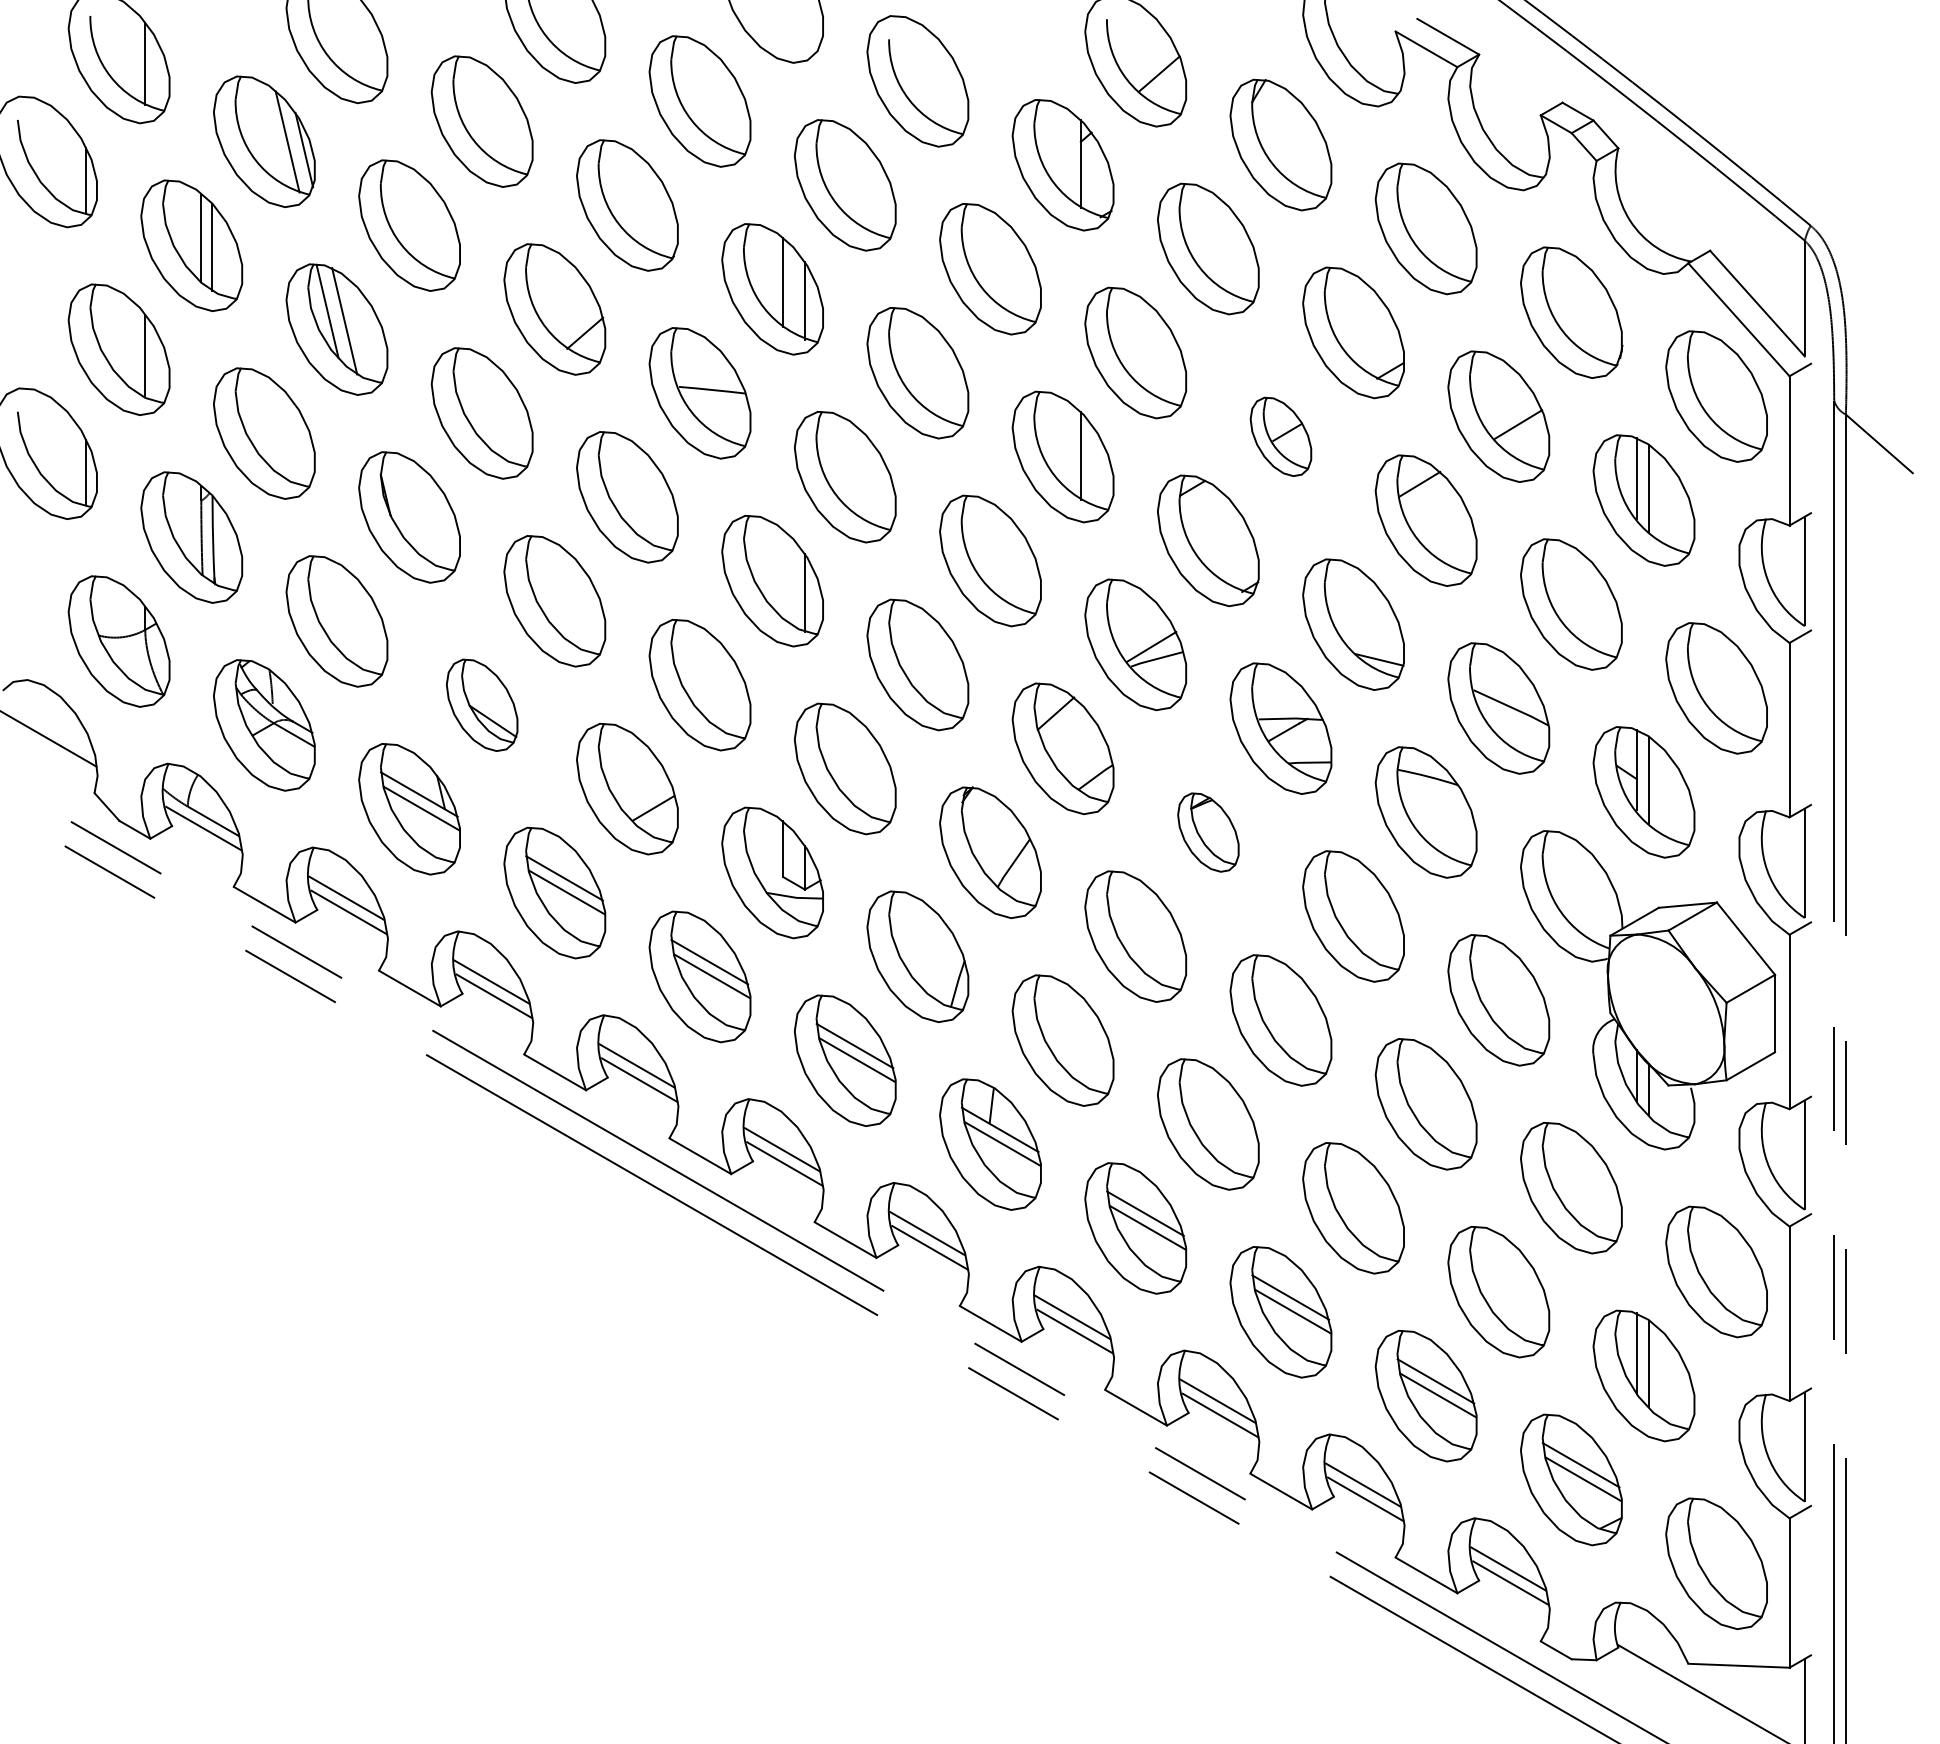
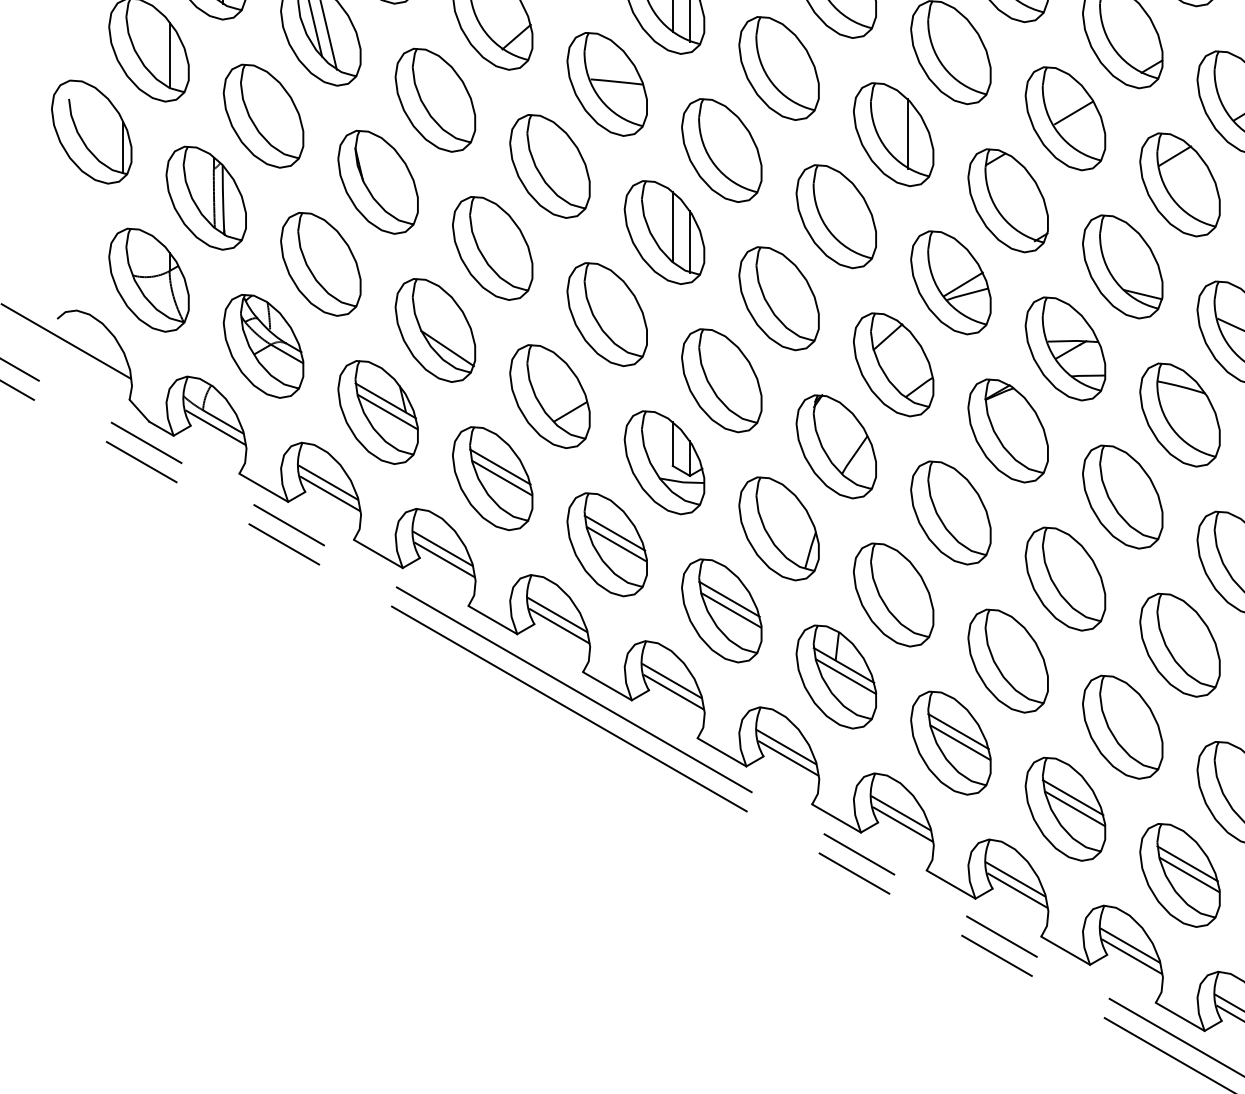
part: (1280, 436) -> (1065, 118), size x1.67
line: (783, 573) -> (673, 226), added
part: (481, 705) -> (434, 330), size x1.43
part: (1208, 832) -> (1008, 430), size x1.67

